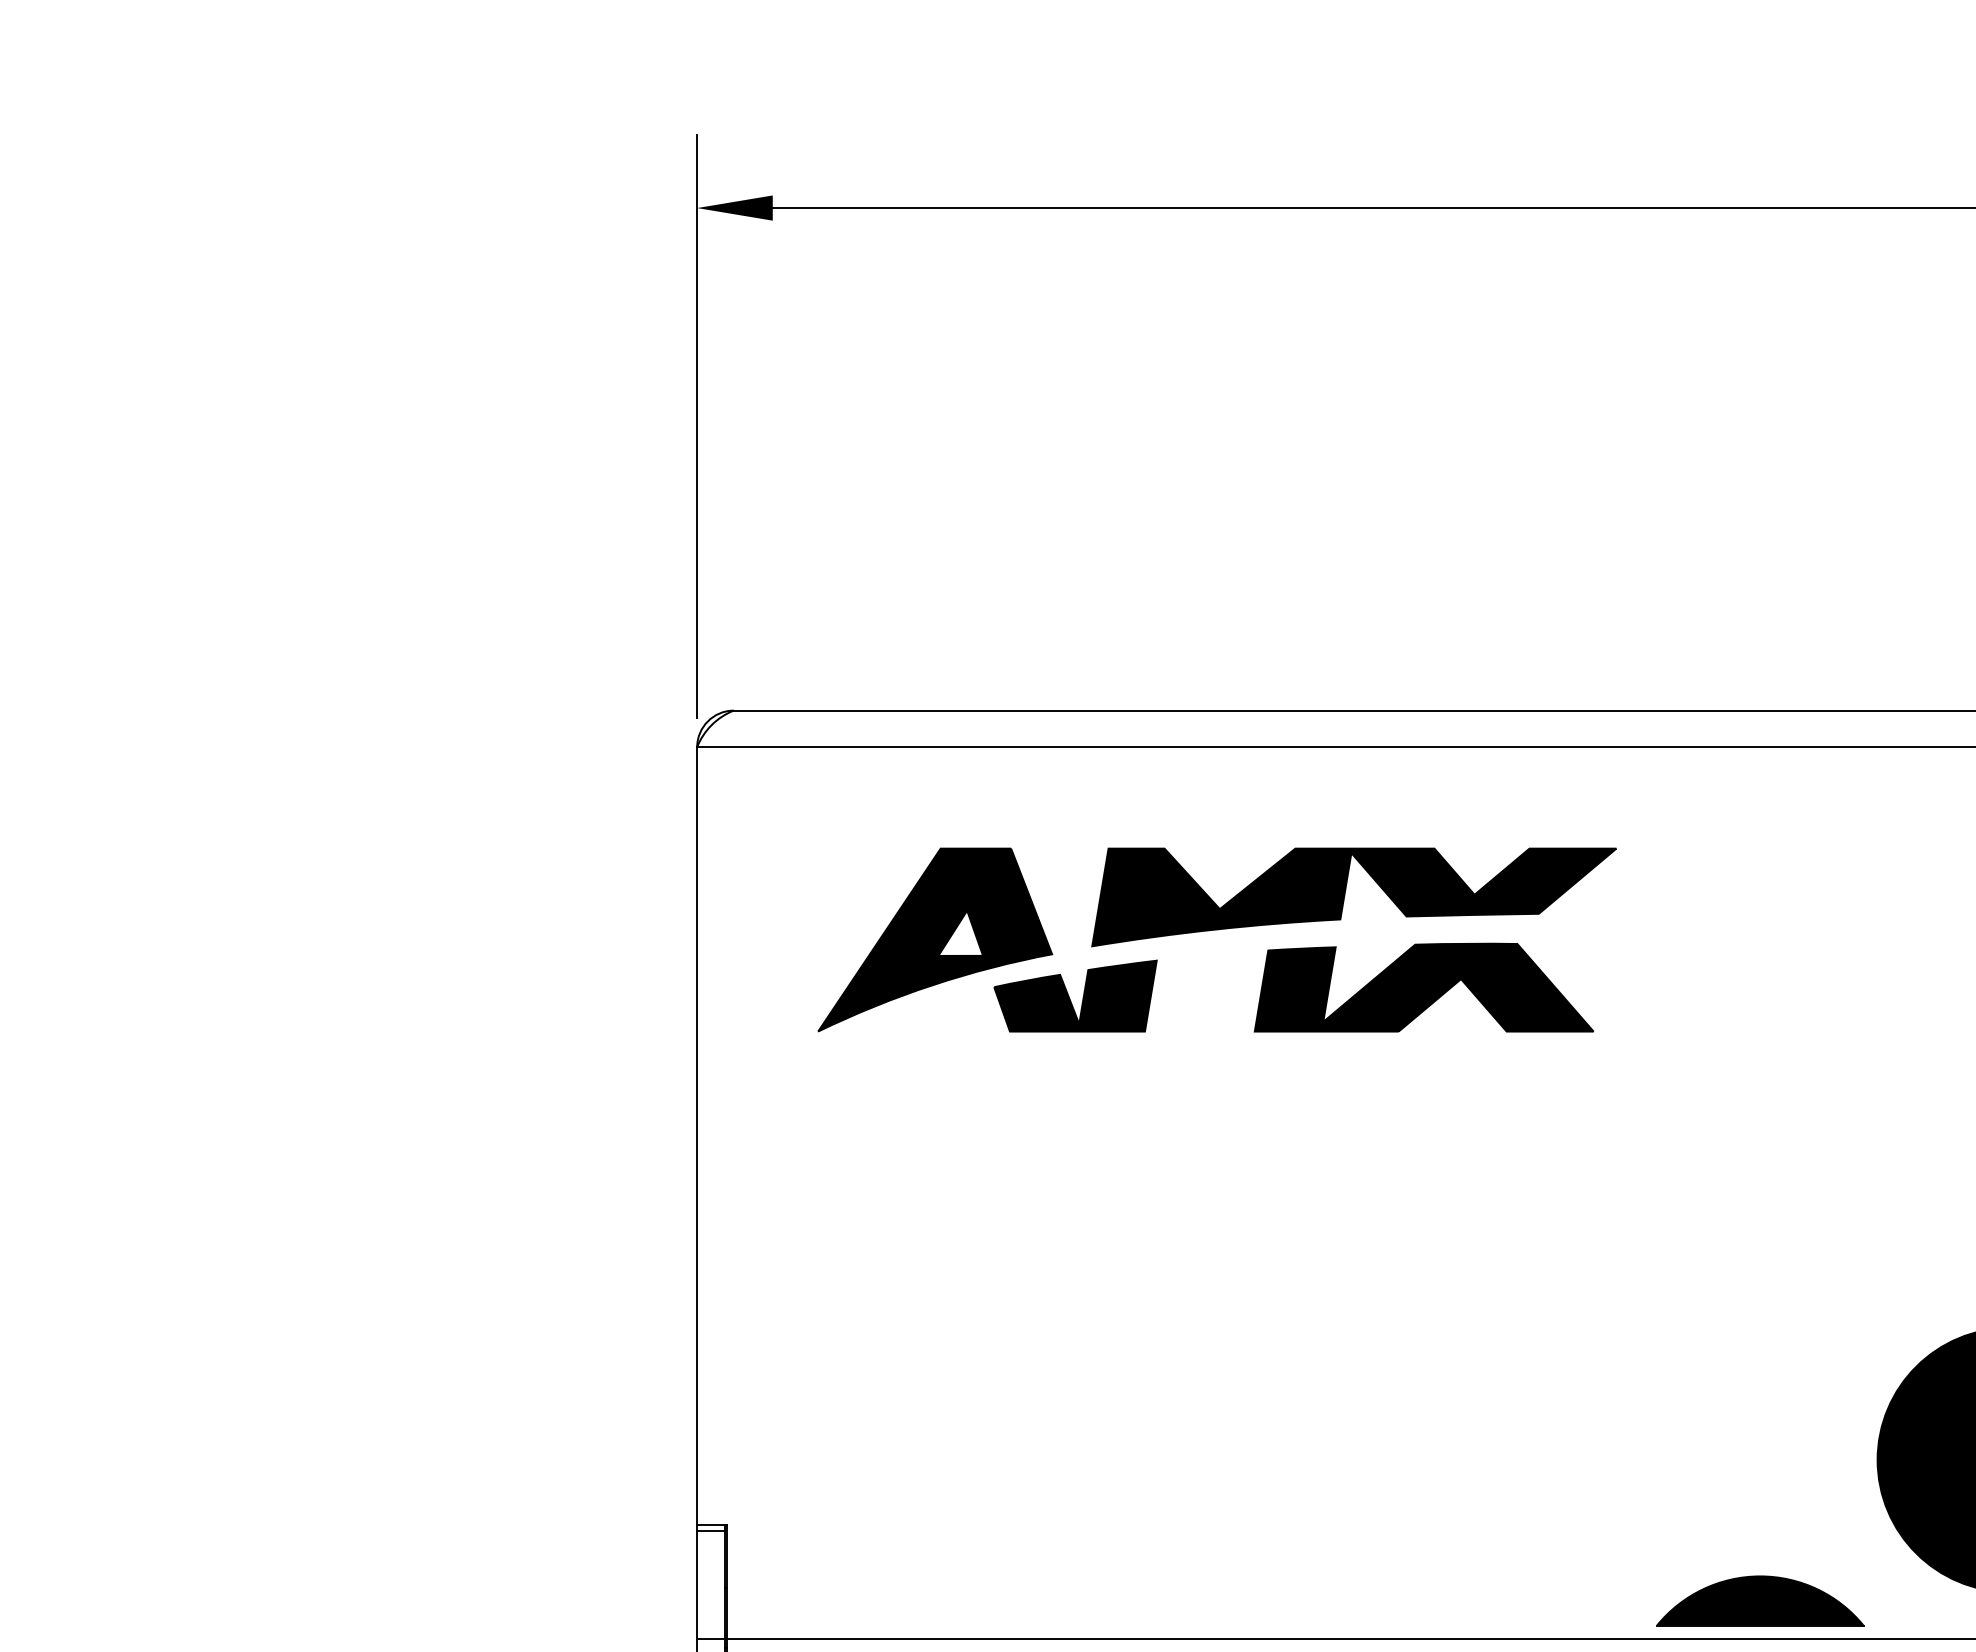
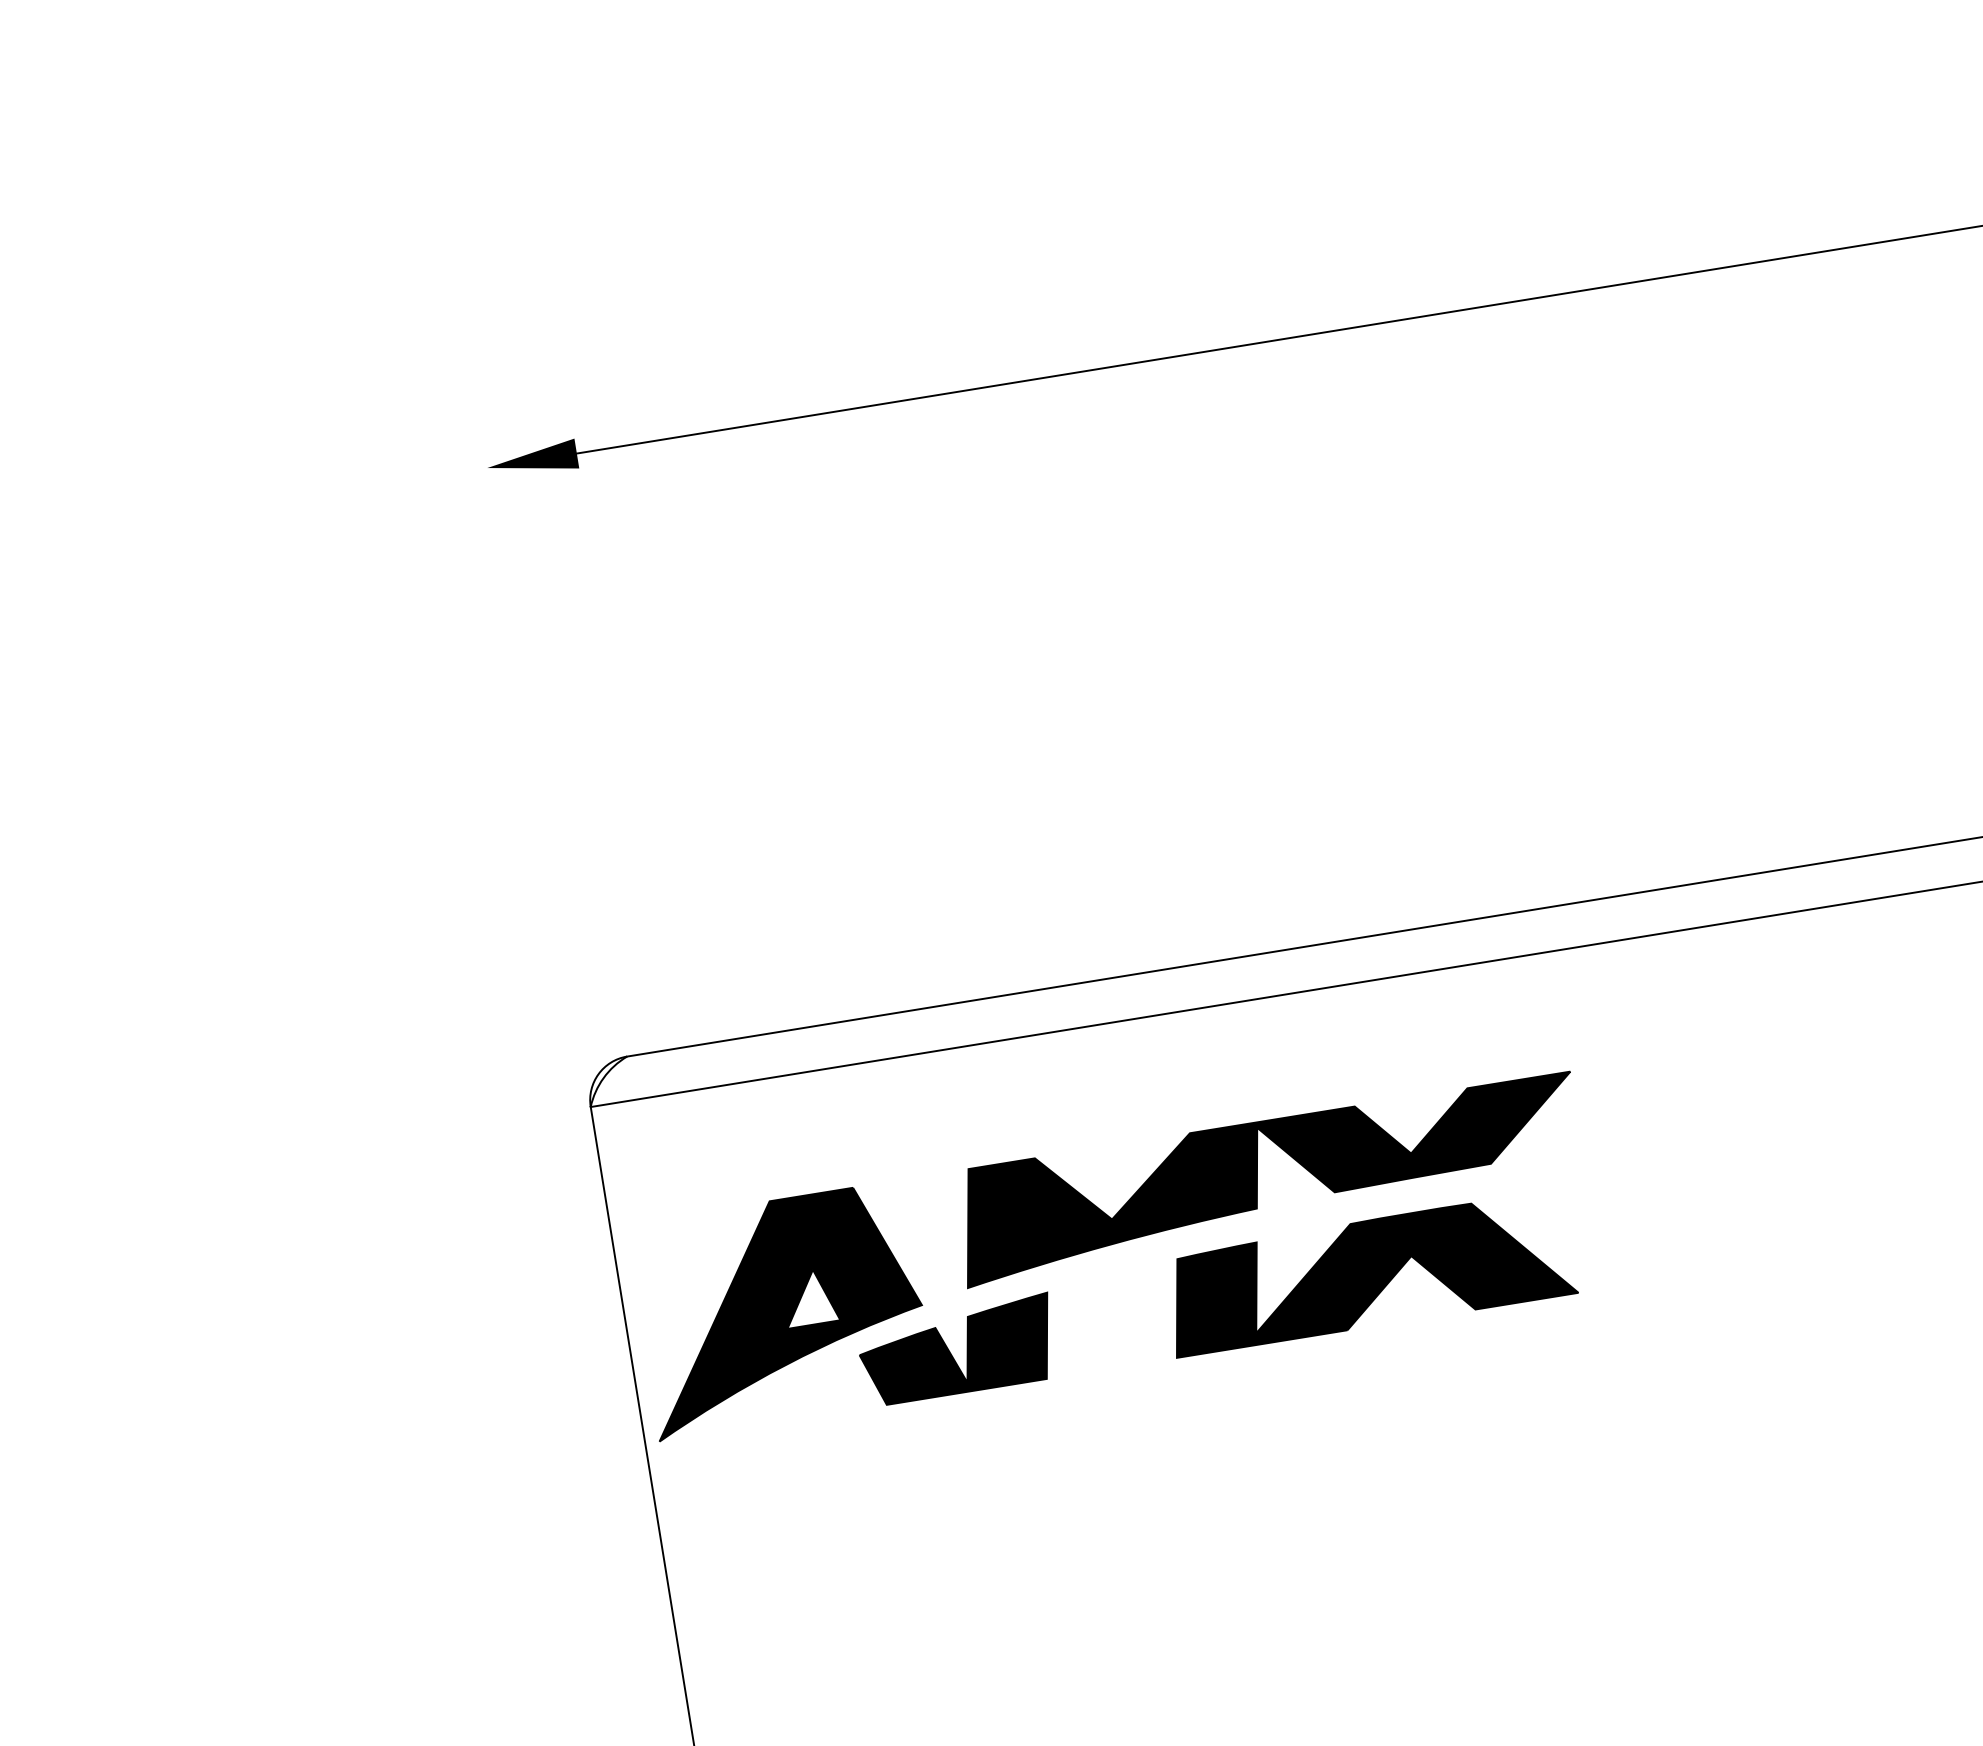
line: (697, 426) -> (529, 726), removed
part: (1216, 930) -> (1112, 1245), moved

